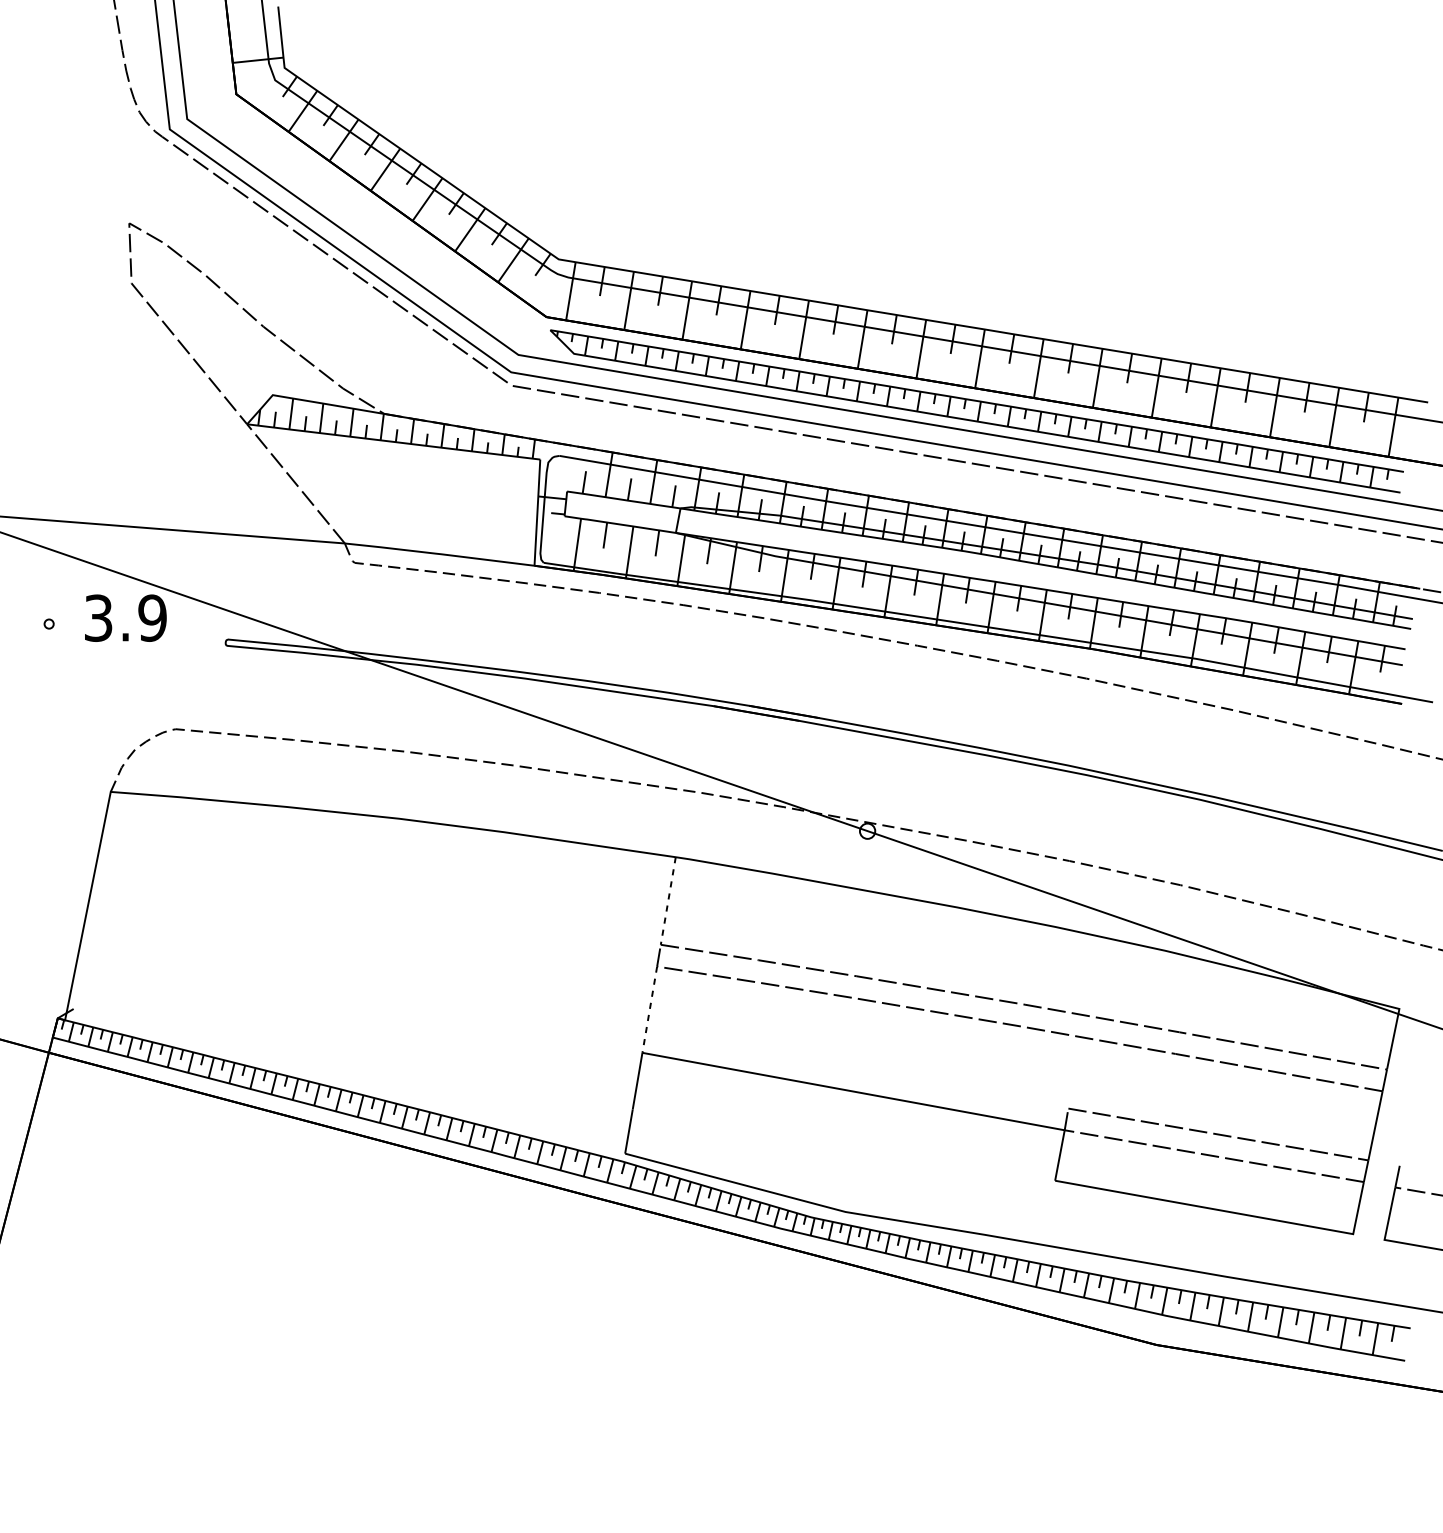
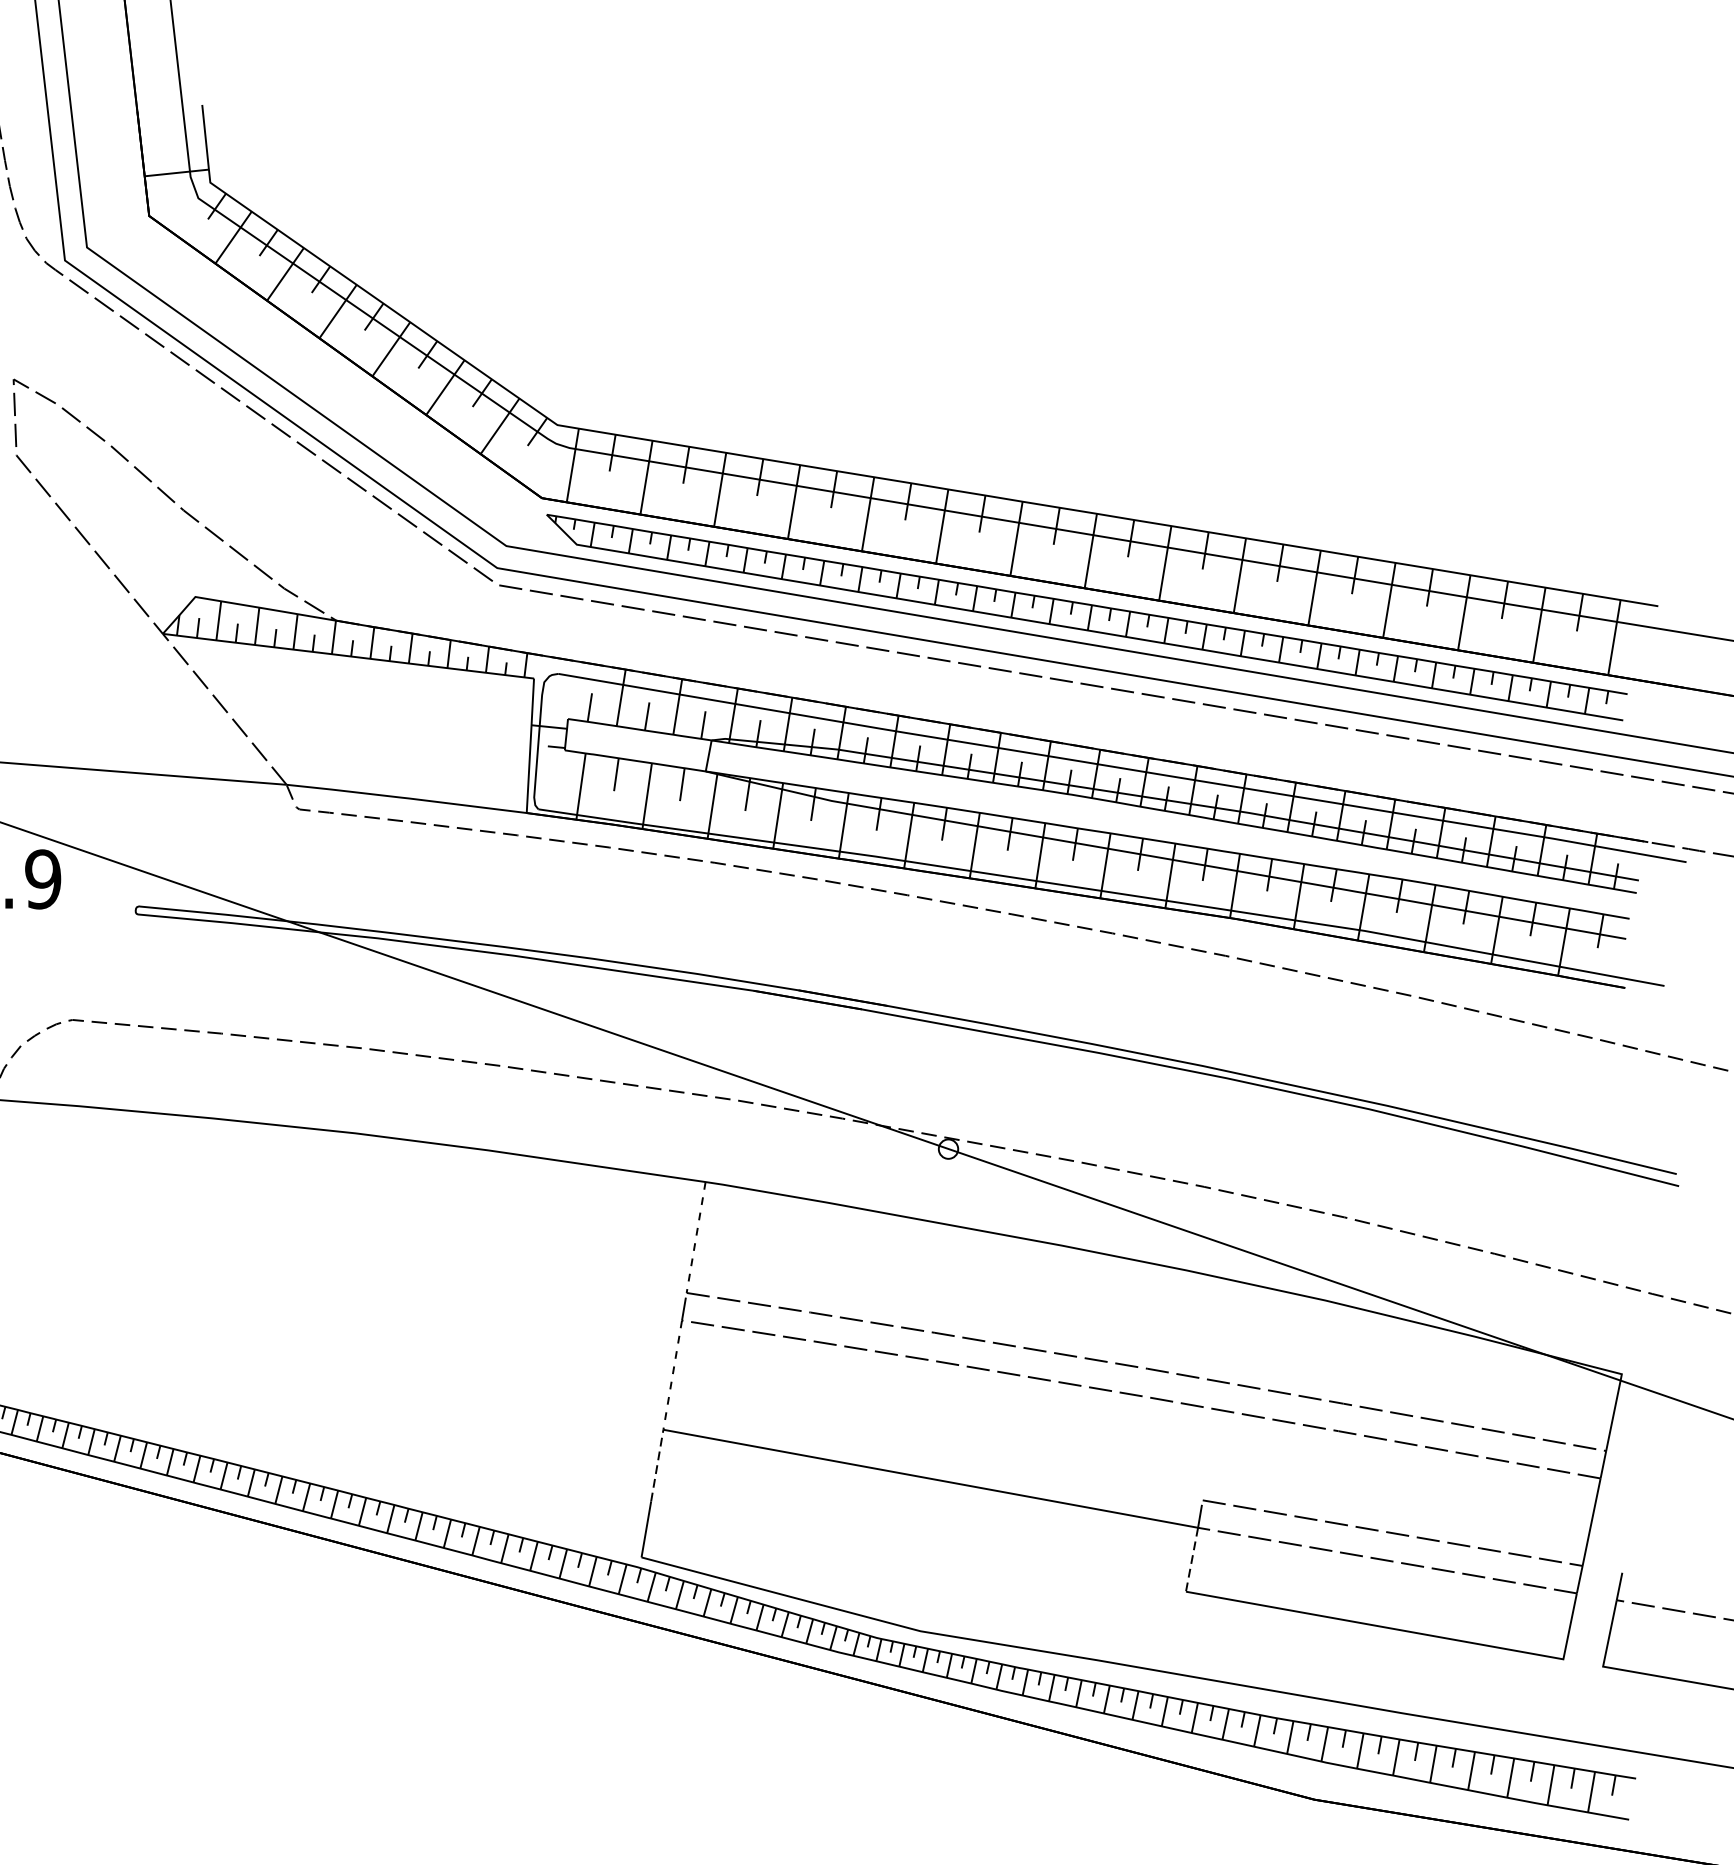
line: (637, 1081) -> (657, 1466), solid -> dashed
line: (1059, 1155) -> (1191, 1559), solid -> dashed

